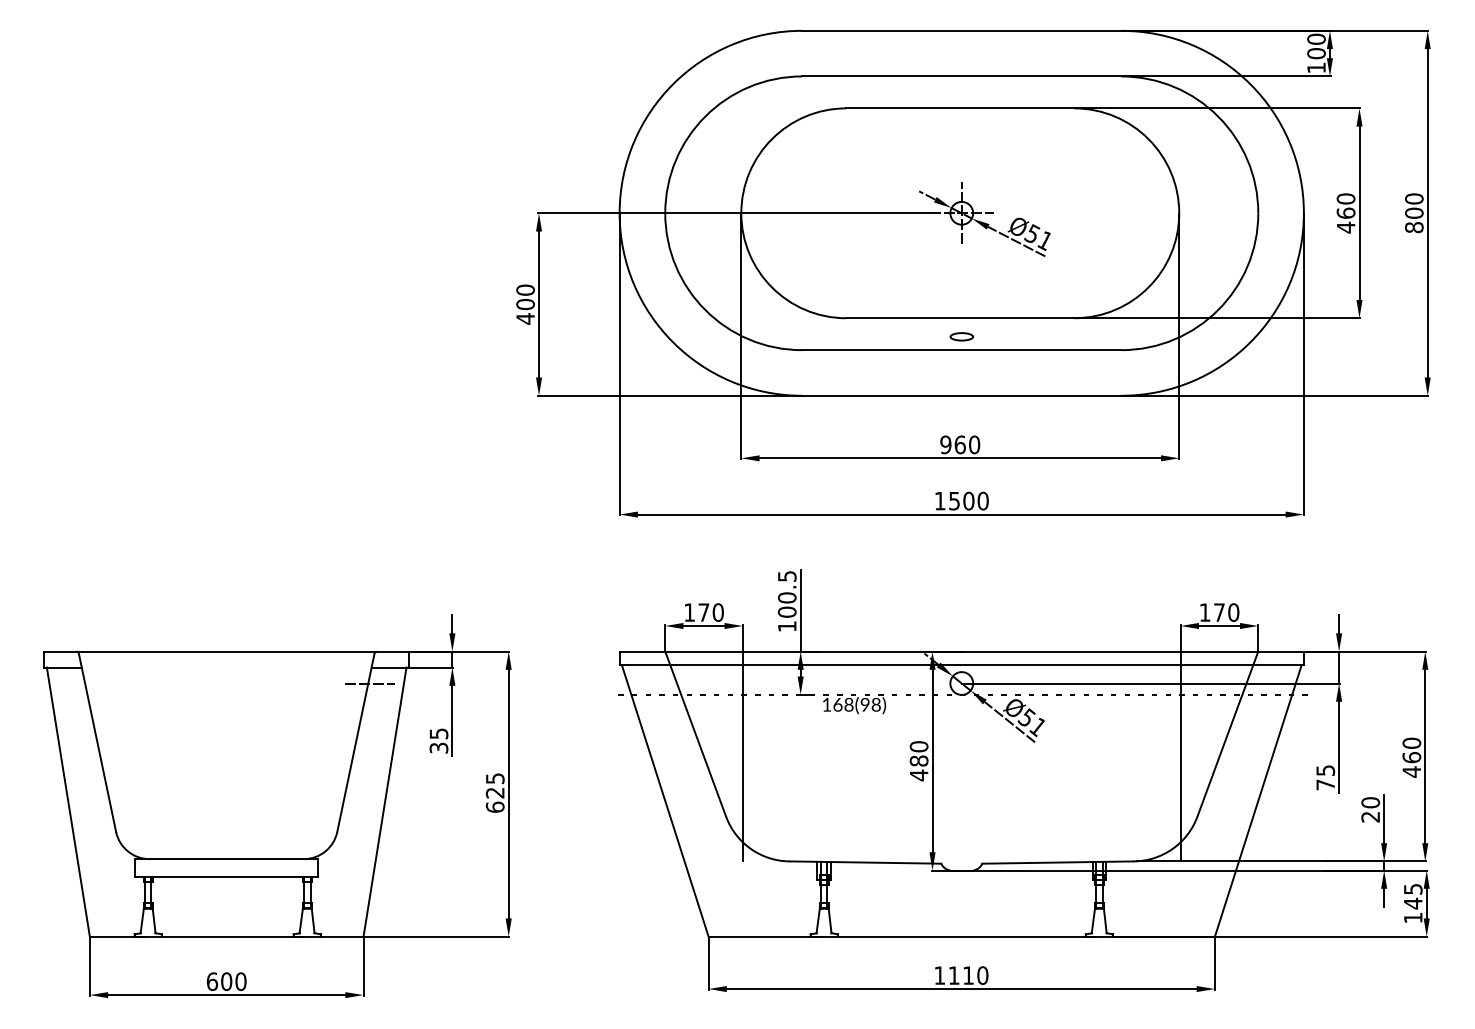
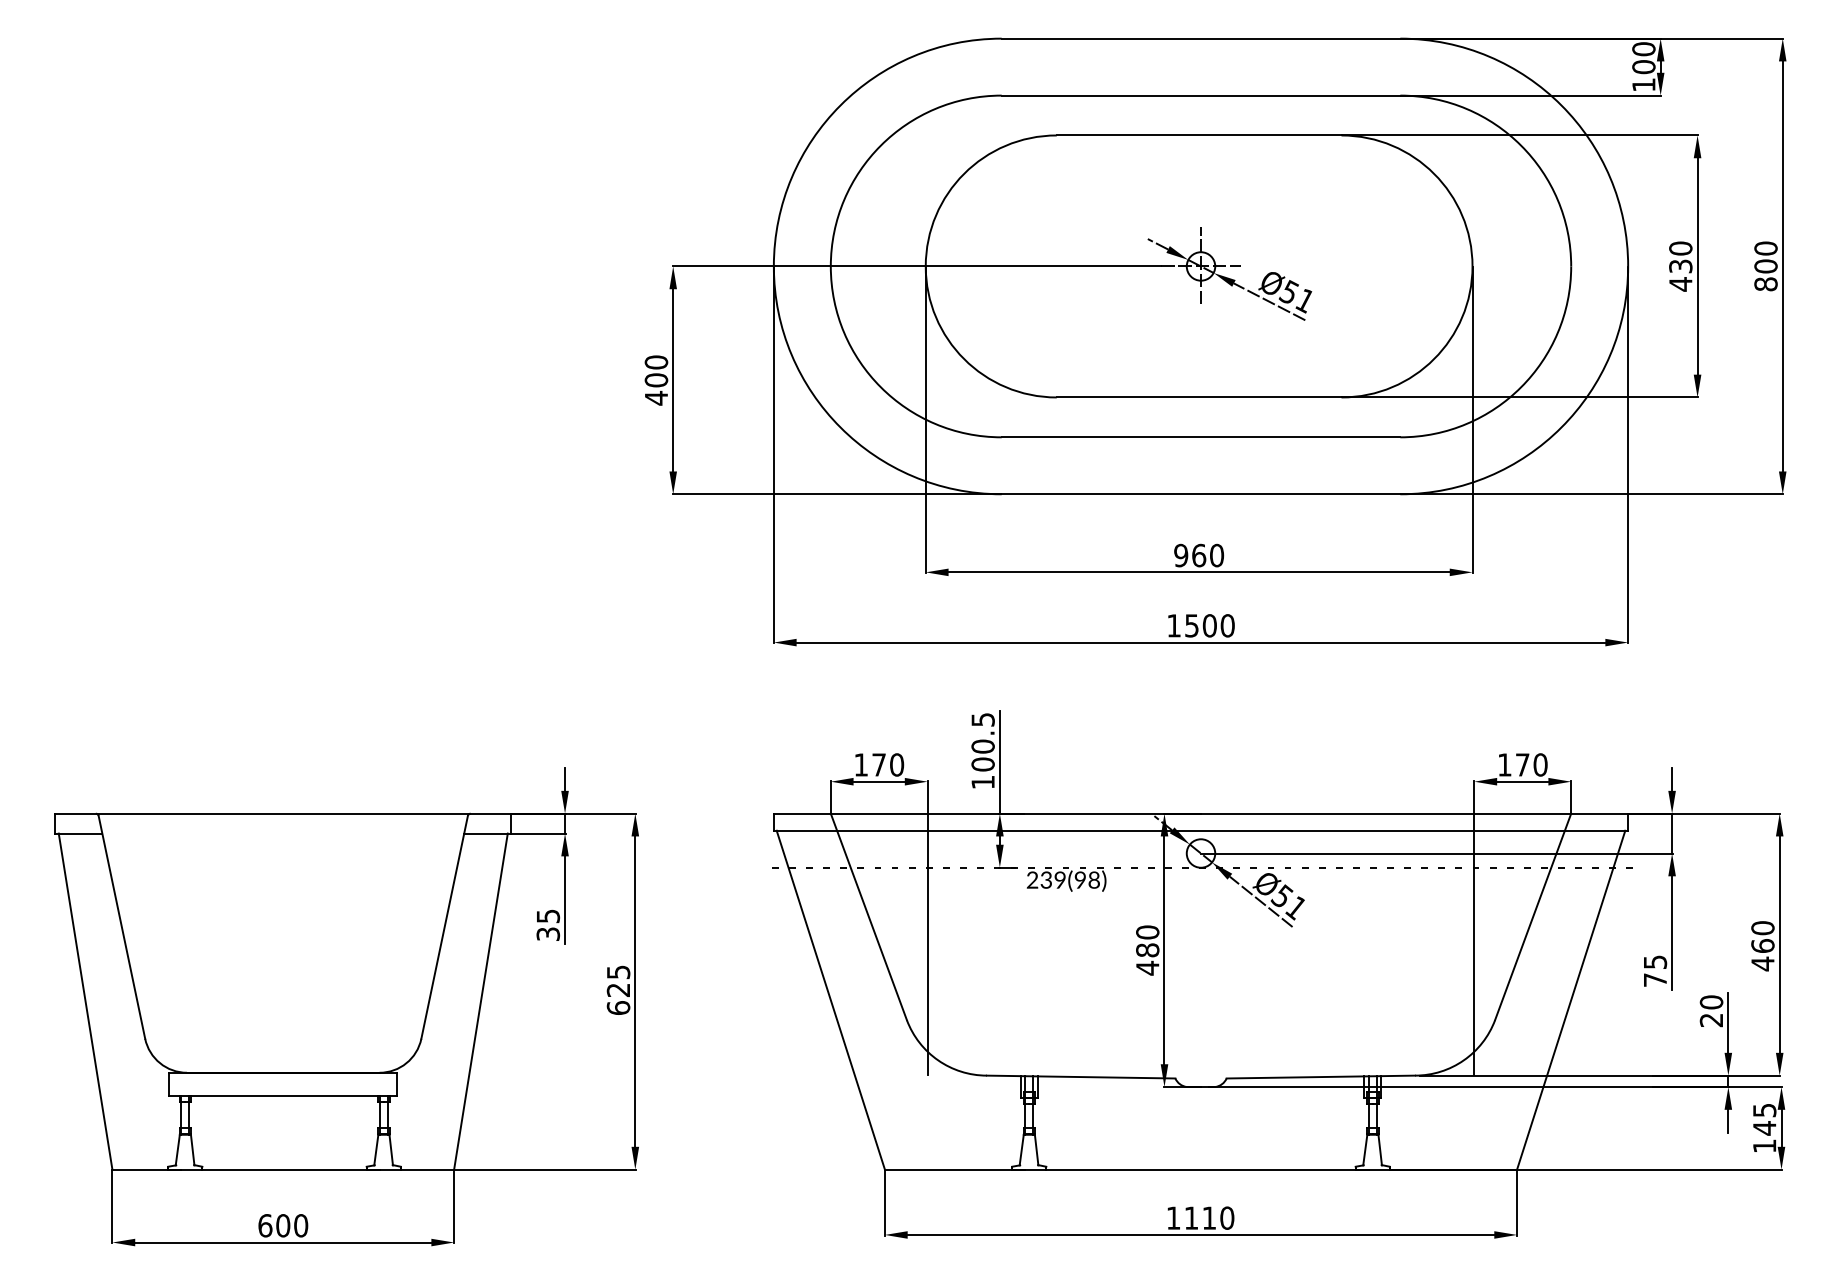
text: (1345, 212) -> (1680, 265), 460 -> 430
part: (961, 336) -> (1200, 420), removed
line: (370, 683) -> (462, 853), removed
text: (837, 704) -> (1045, 879), 168(98) -> 239(98)

